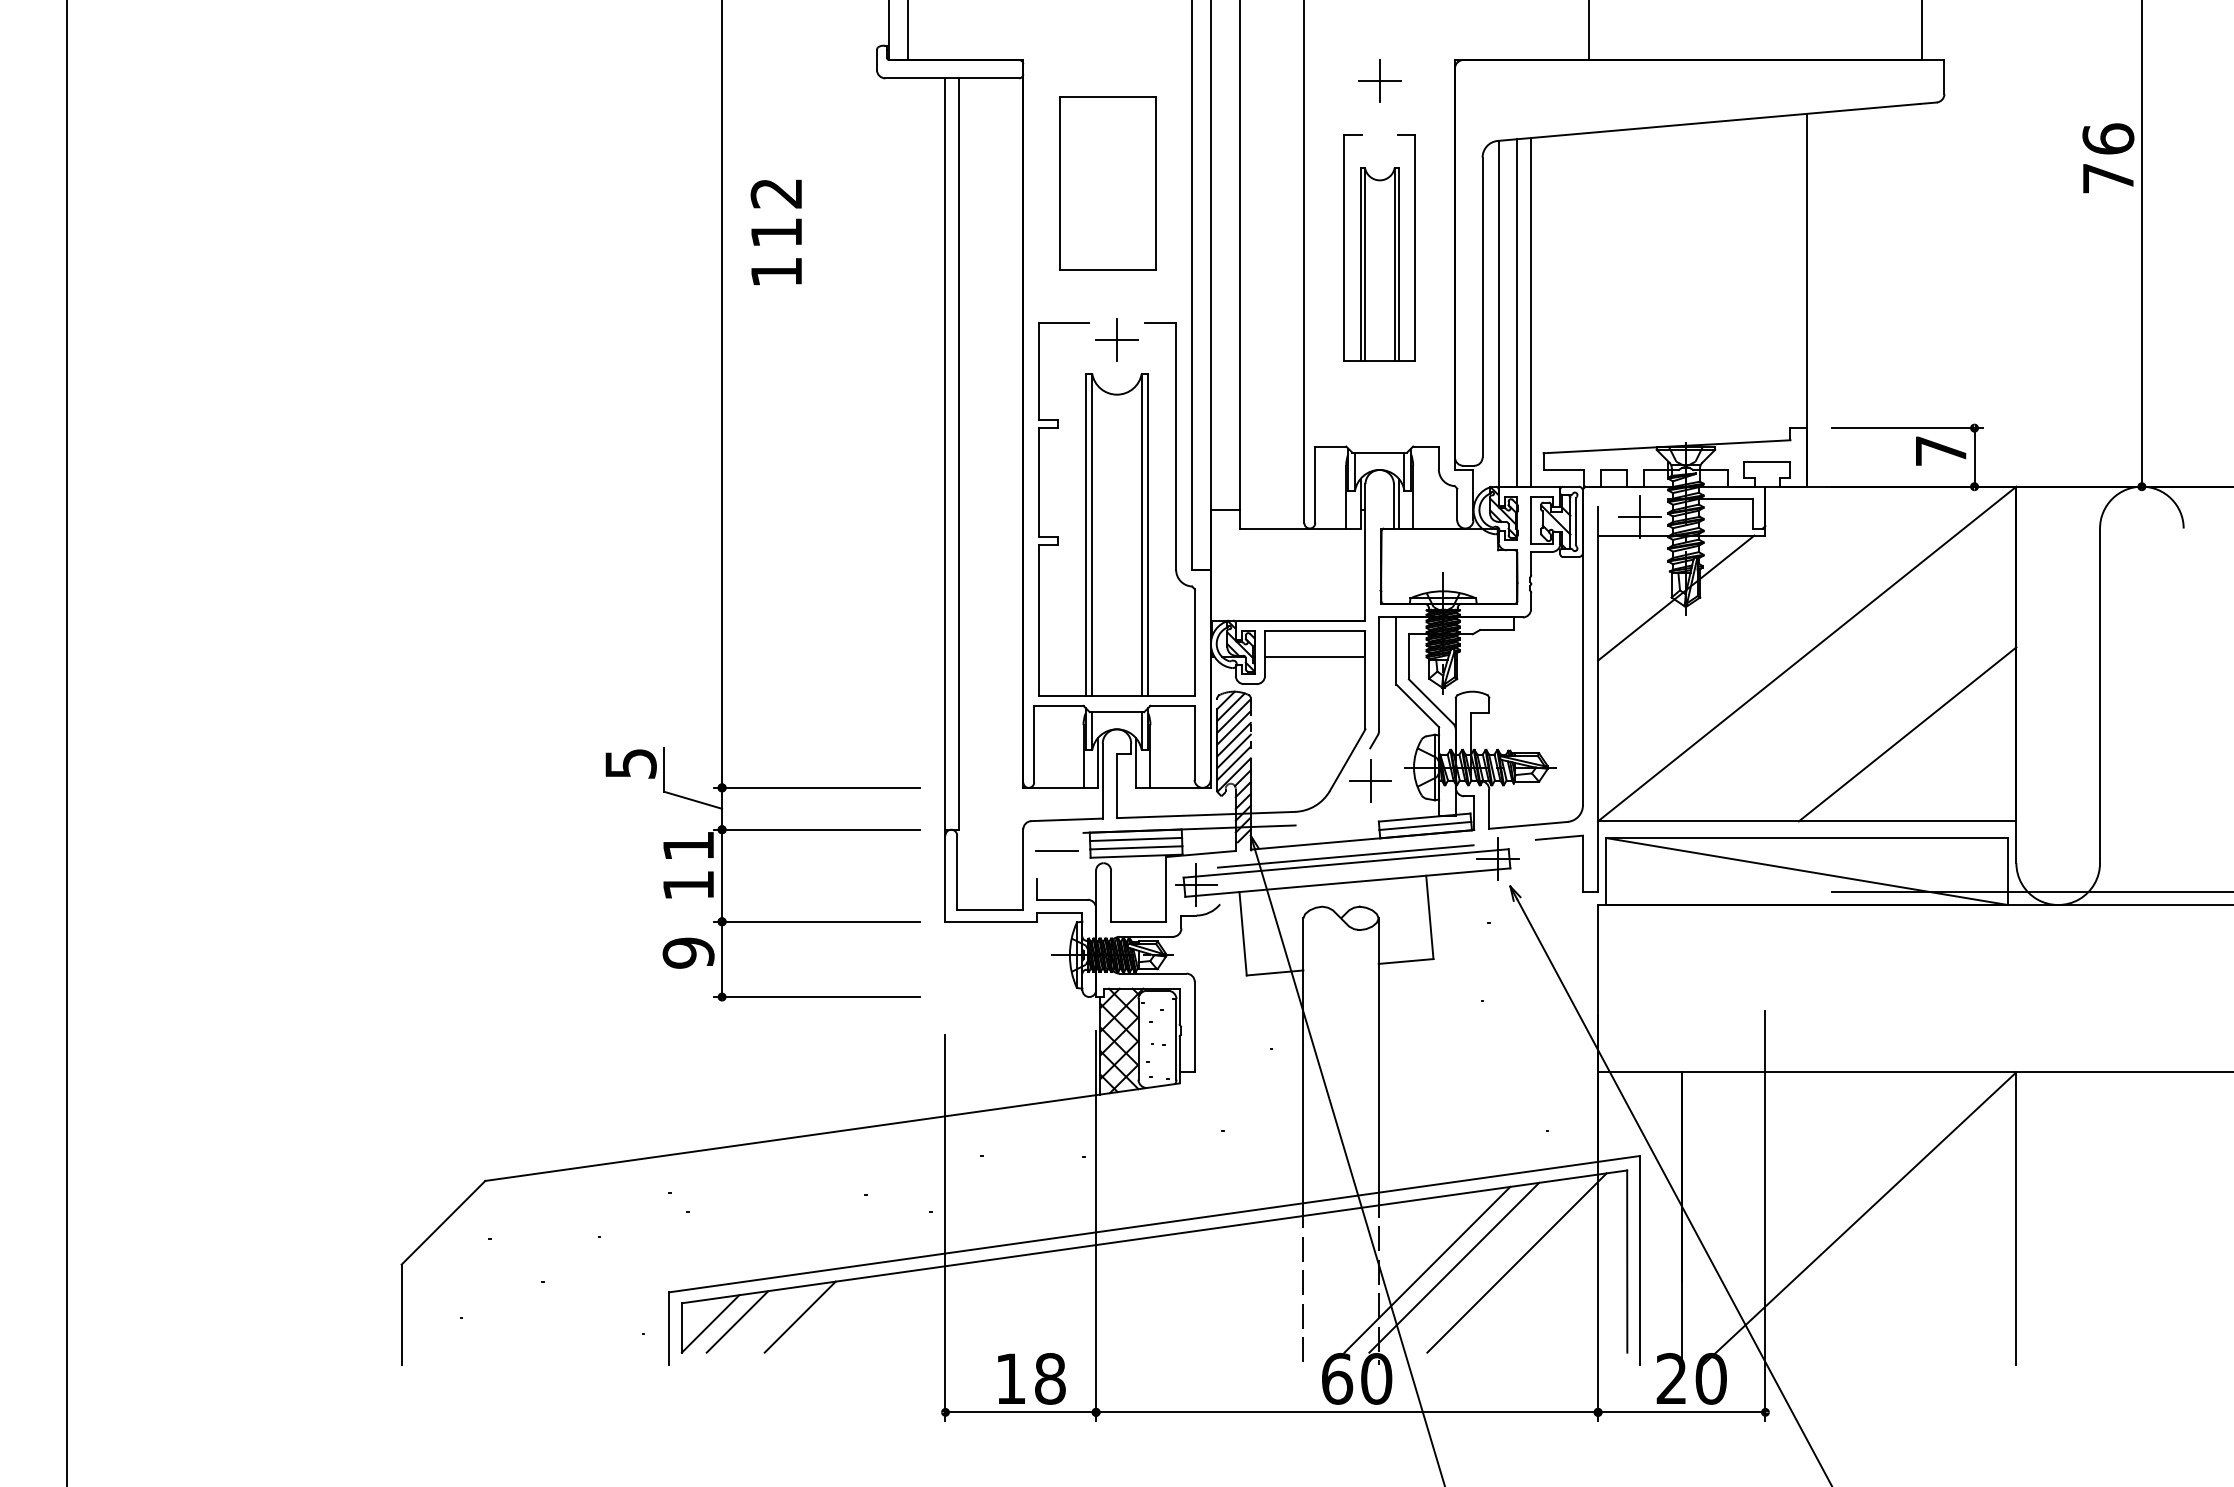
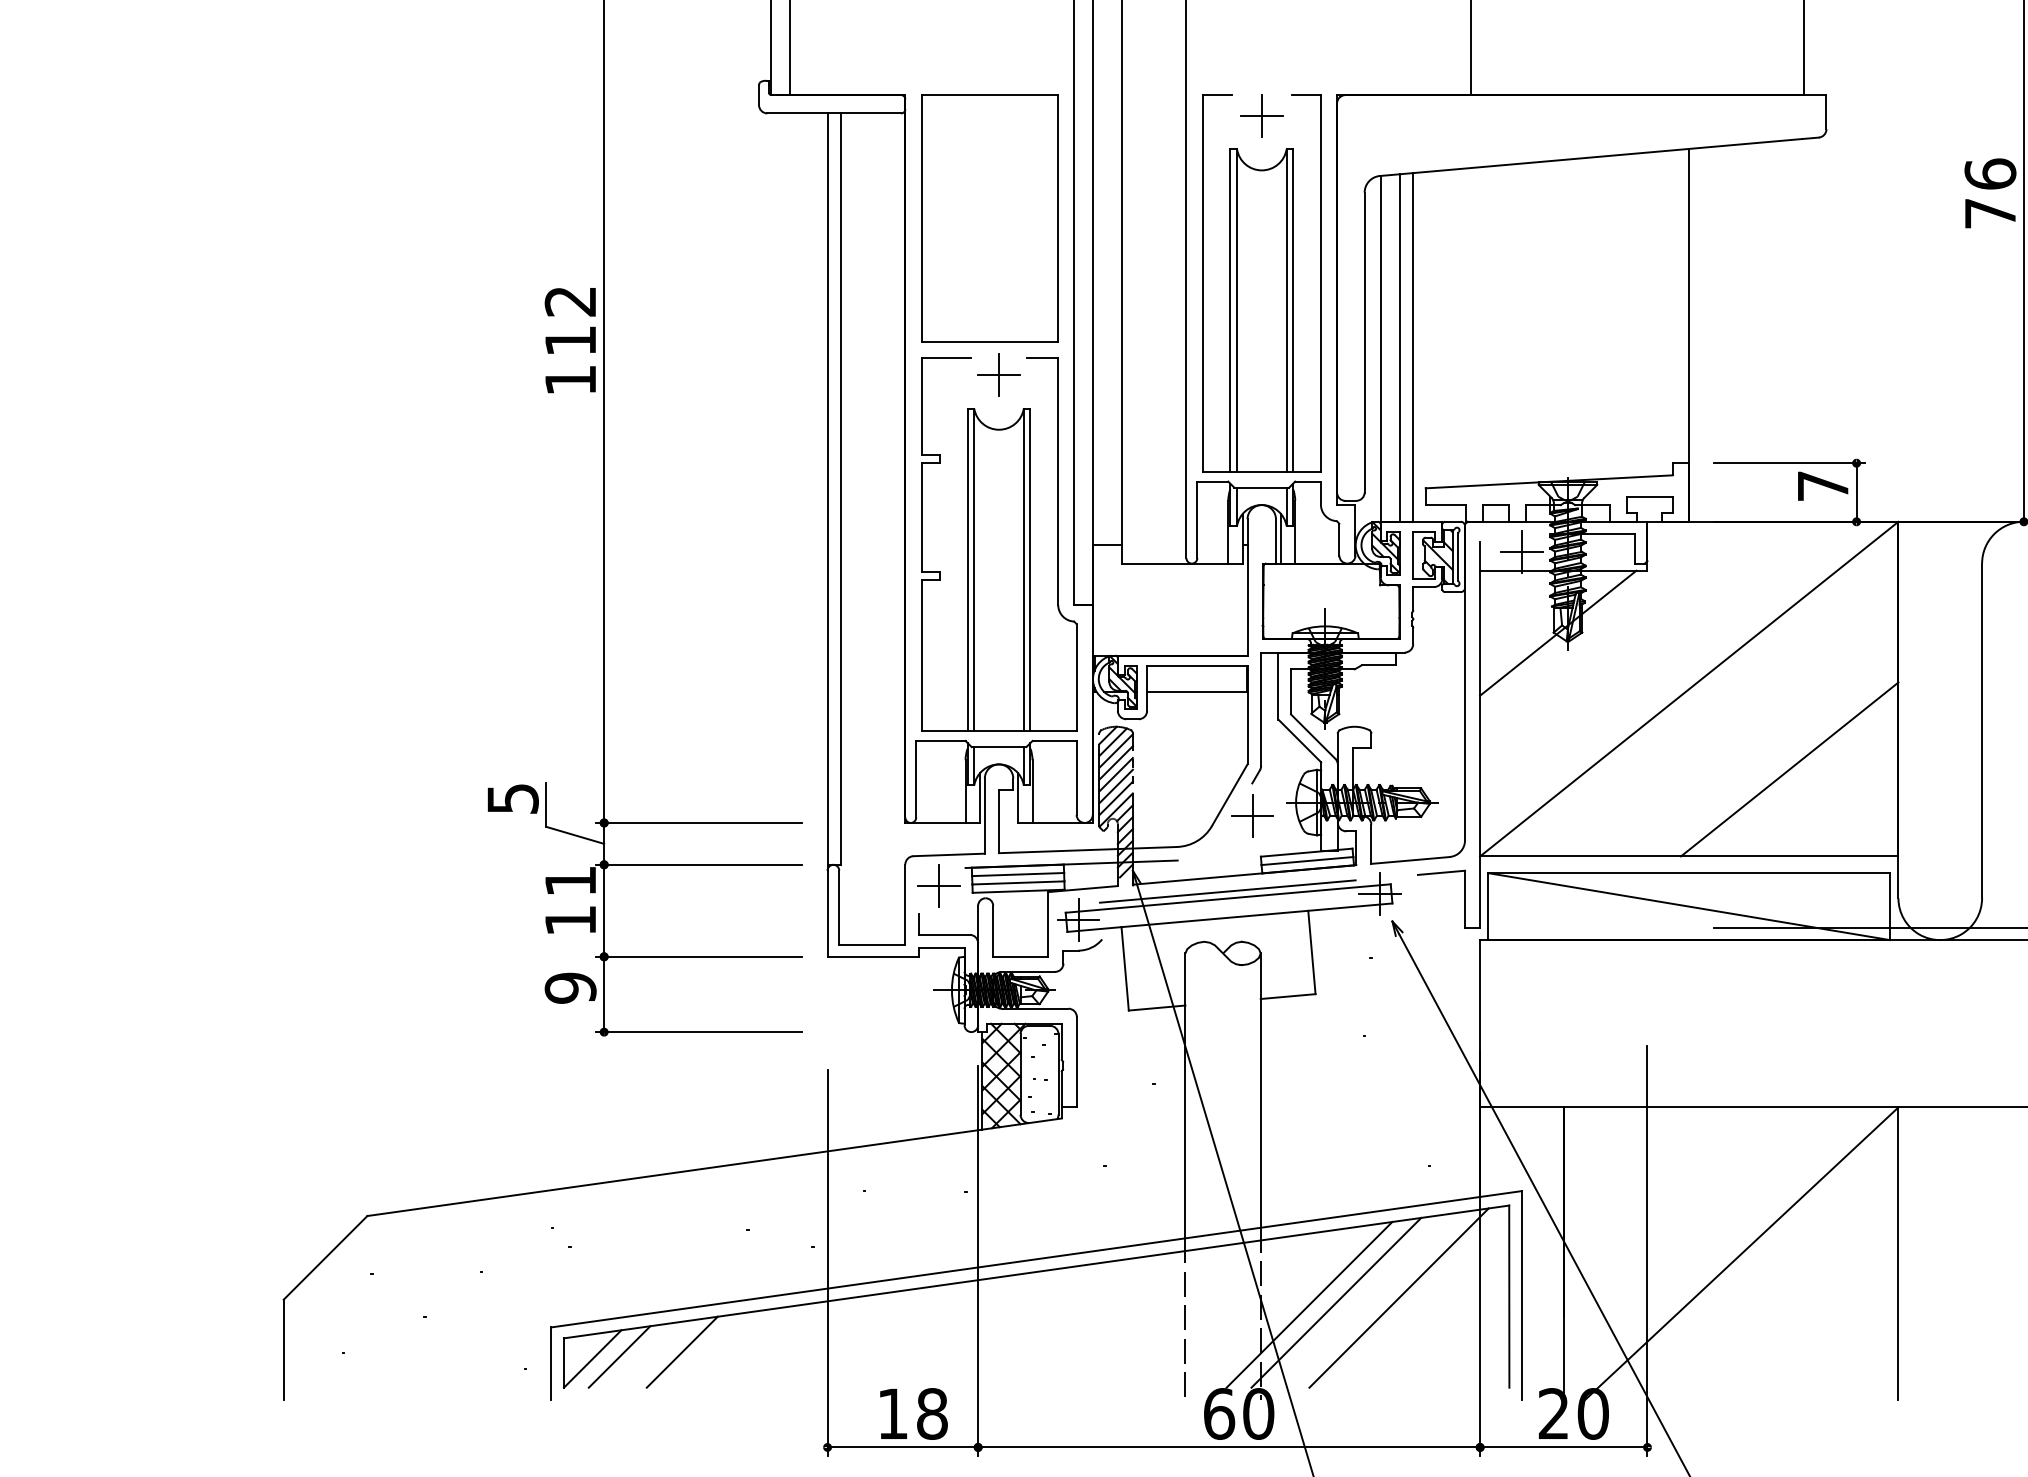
part: (1107, 182) -> (989, 217), size x1.43
text: (775, 231) -> (569, 339), moved
part: (1379, 247) -> (1261, 282), size x1.67
line: (1056, 850) -> (938, 885), added

